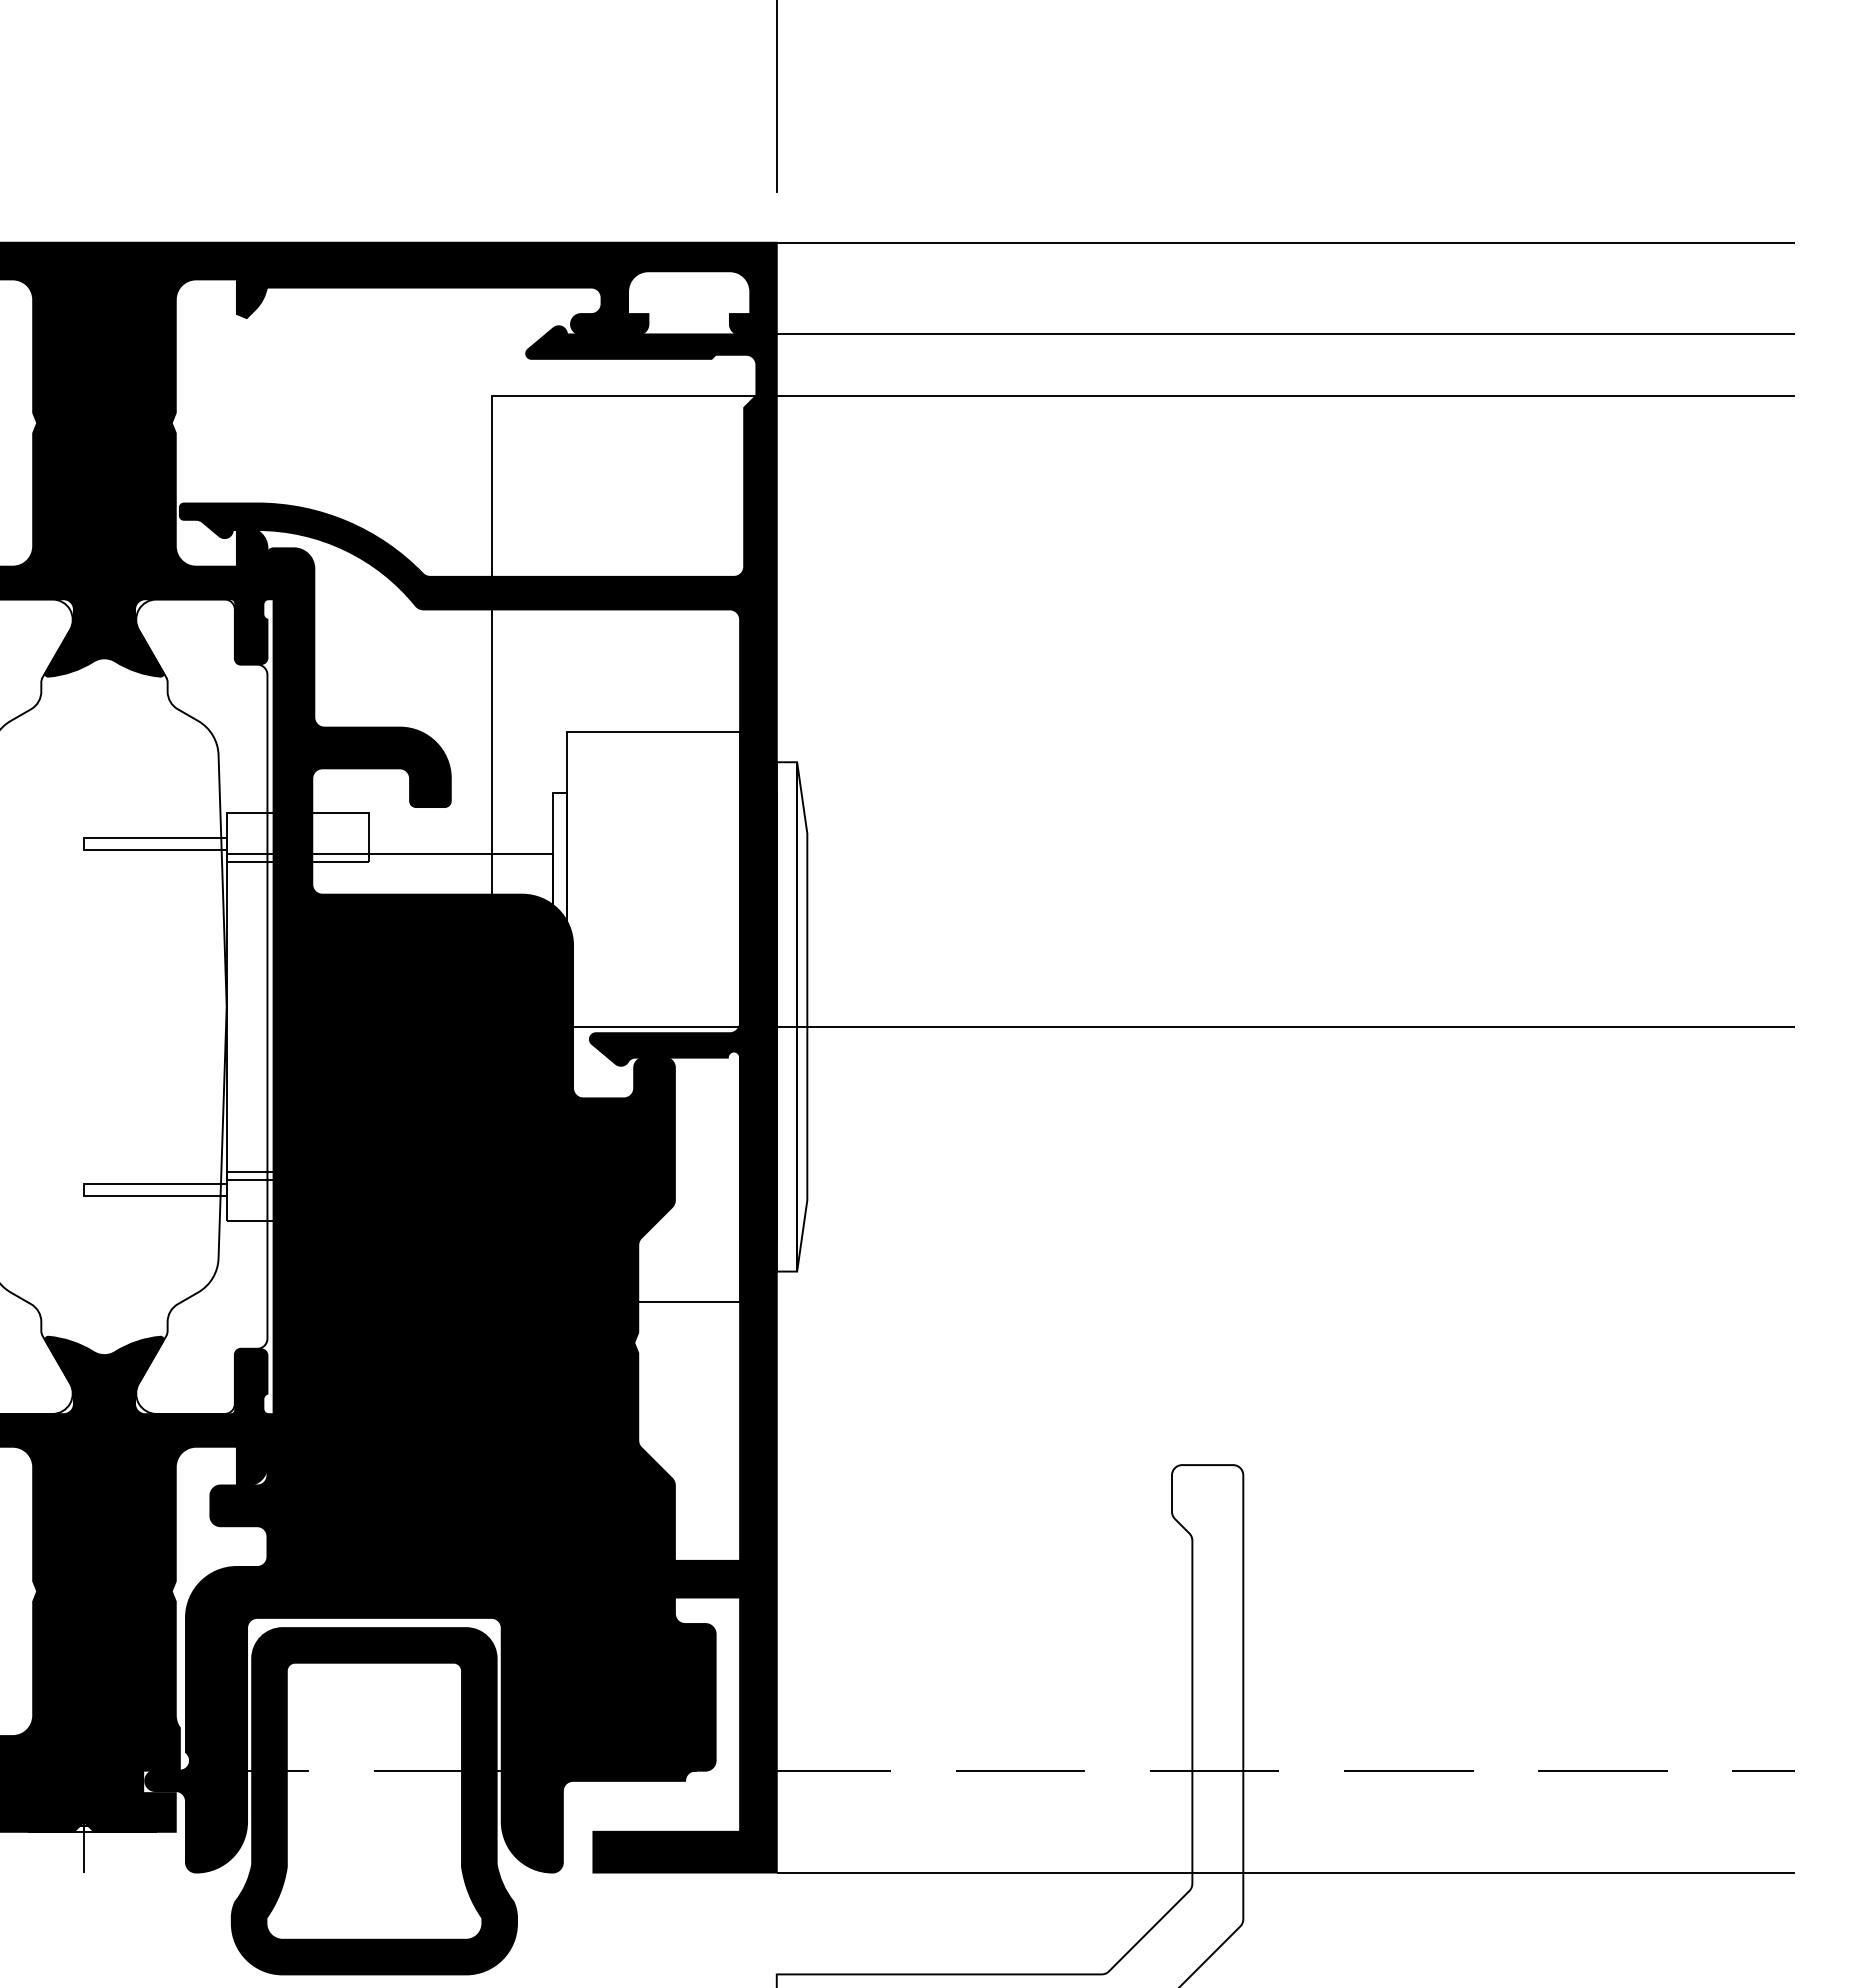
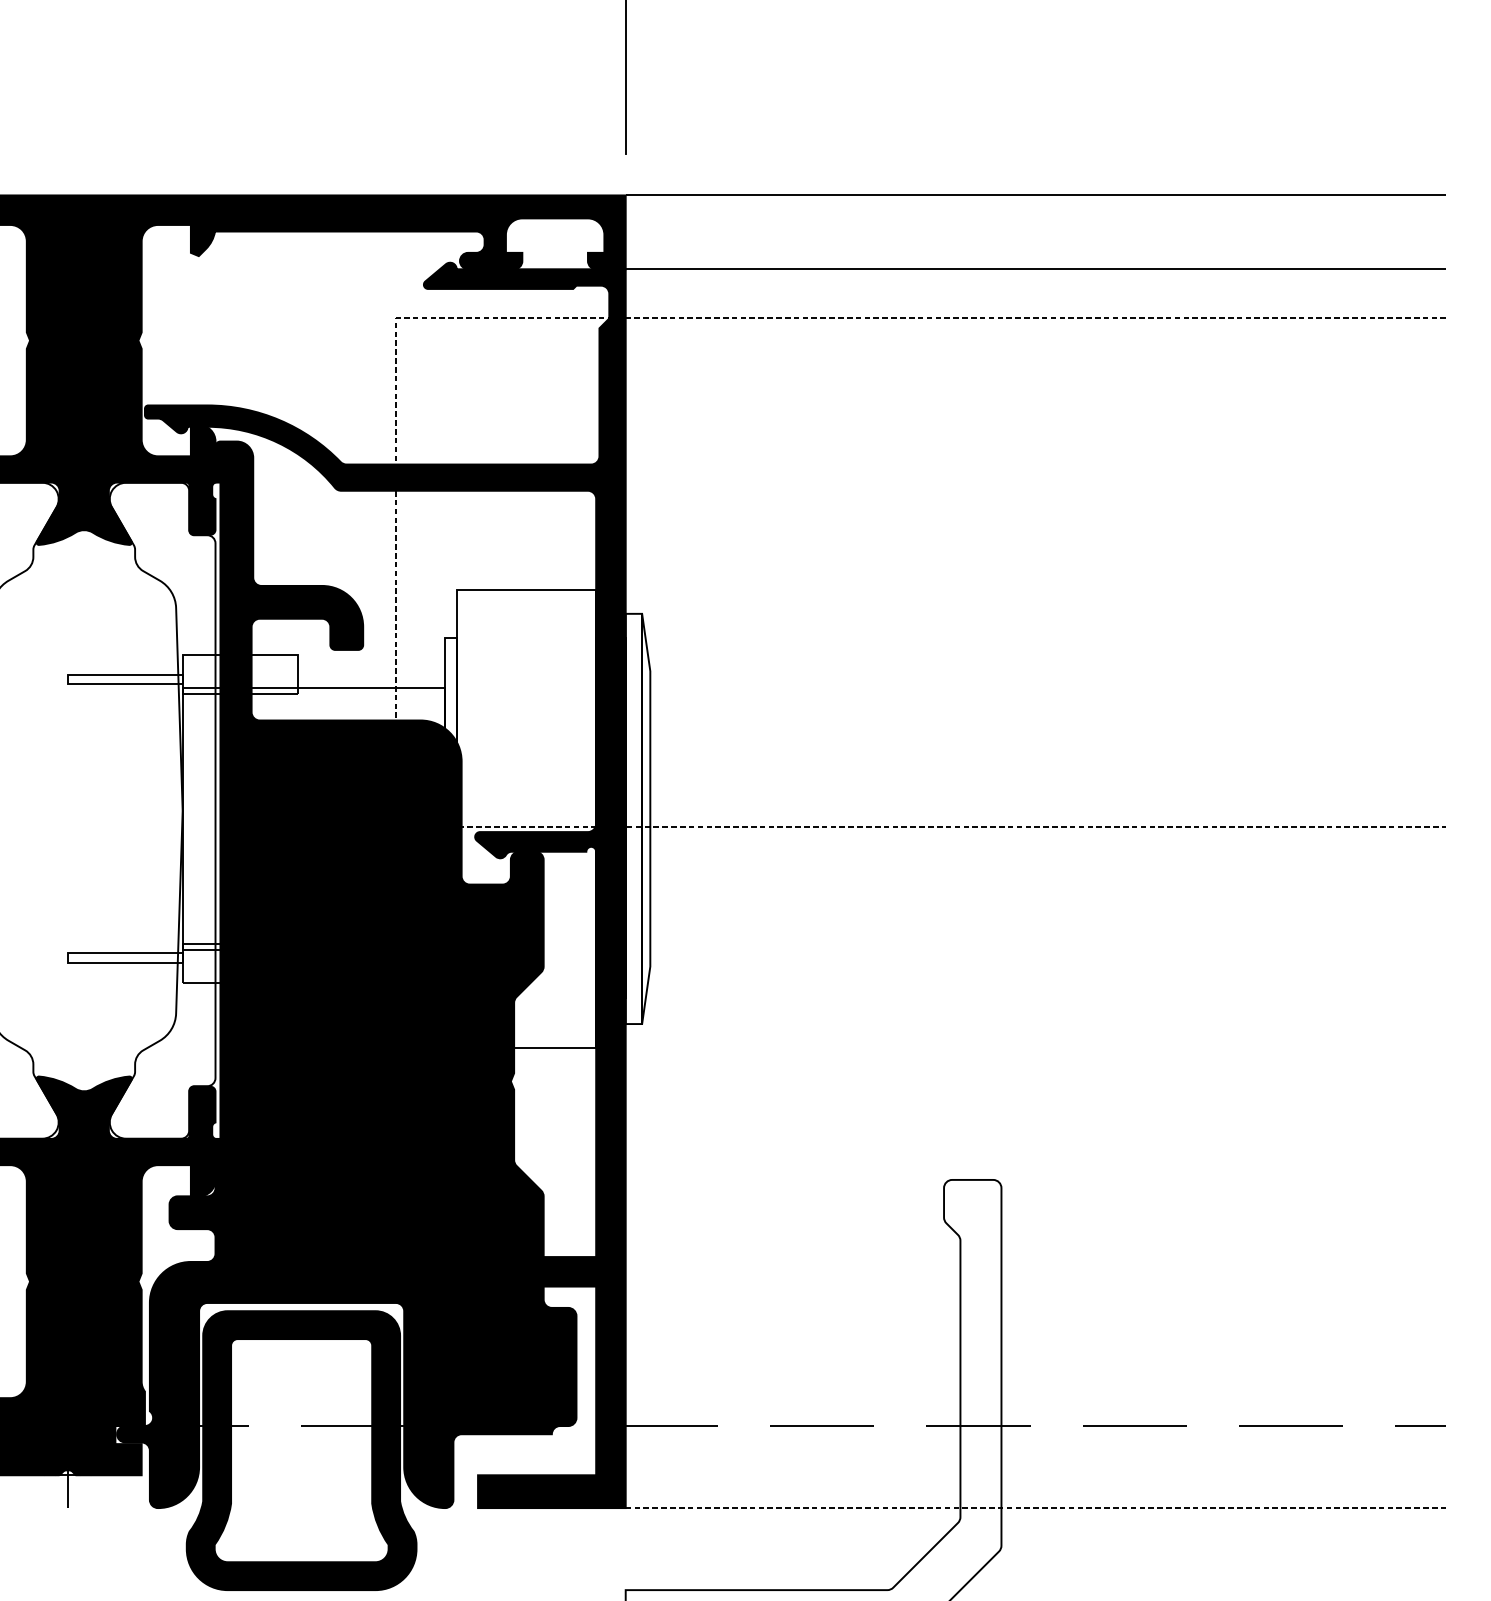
line: (491, 711) -> (395, 572), solid -> dashed
line: (1286, 1872) -> (1036, 1508), solid -> dashed

